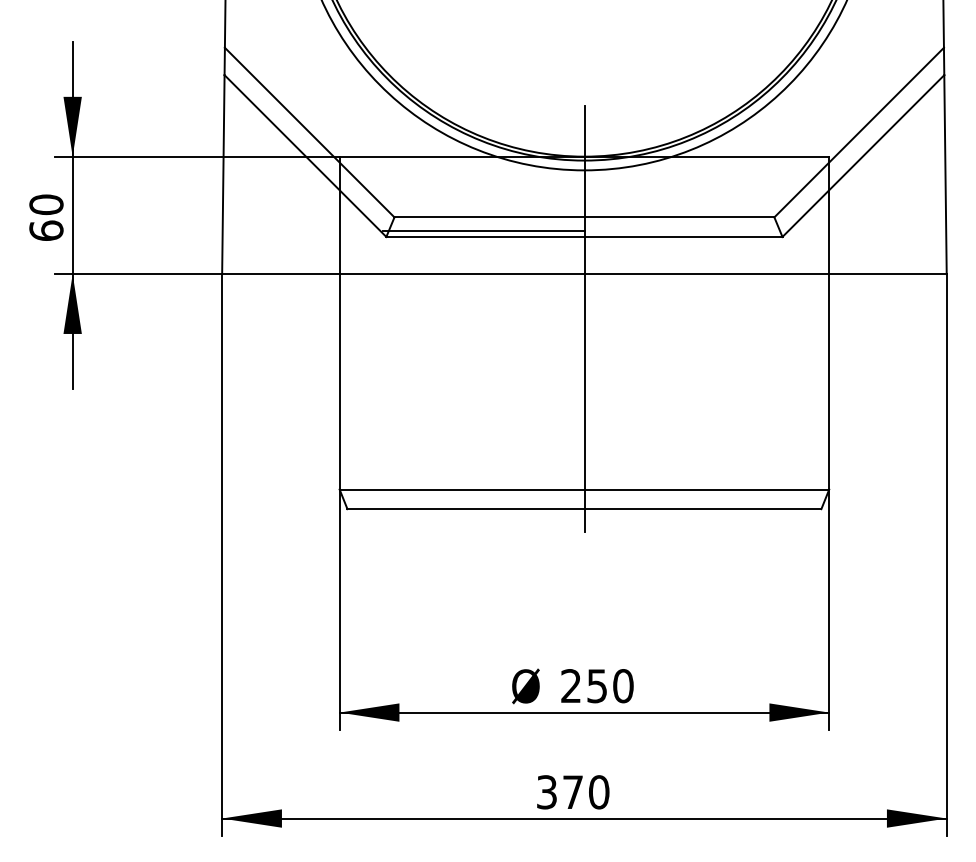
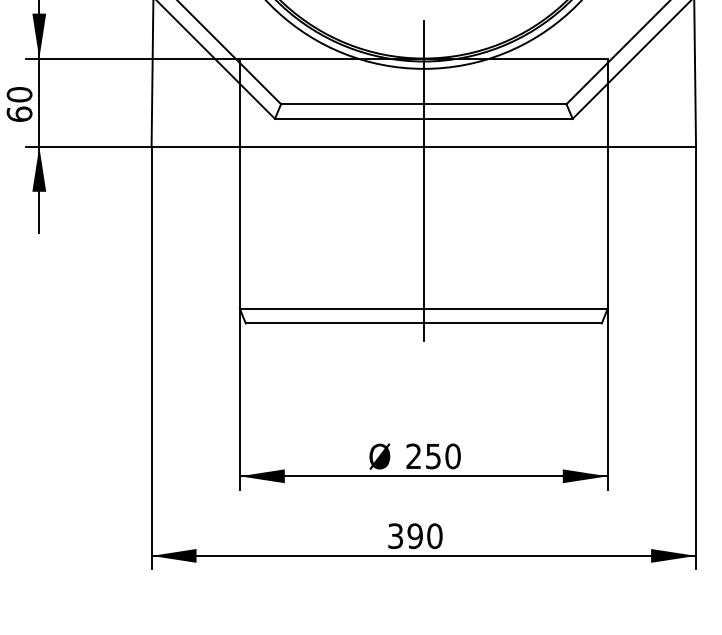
line: (483, 231) -> (347, 114), removed
text: (572, 792) -> (414, 536), 370 -> 390

